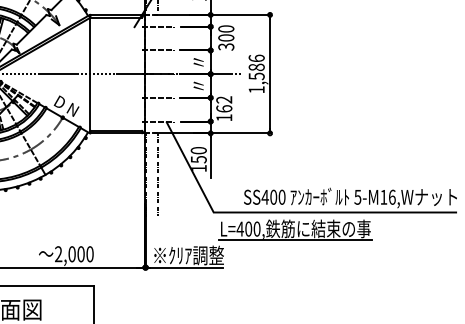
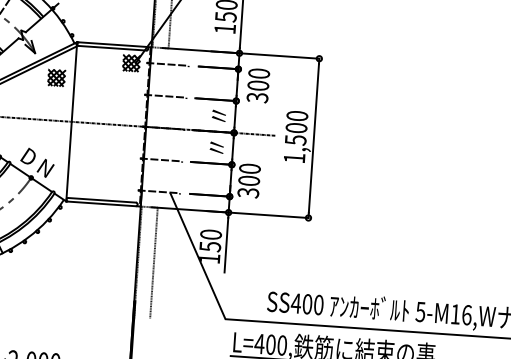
hatch: (130, 27) -> (130, 62), added
hatch: (76, 42) -> (56, 78), added
text: (256, 62) -> (296, 121), 1,586 -> 1,500
text: (224, 108) -> (249, 180), 162 -> 300

